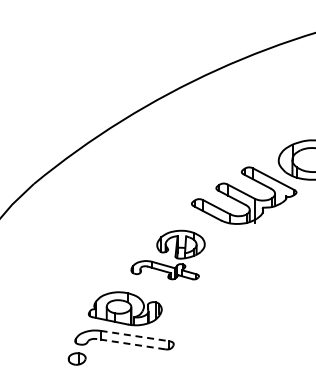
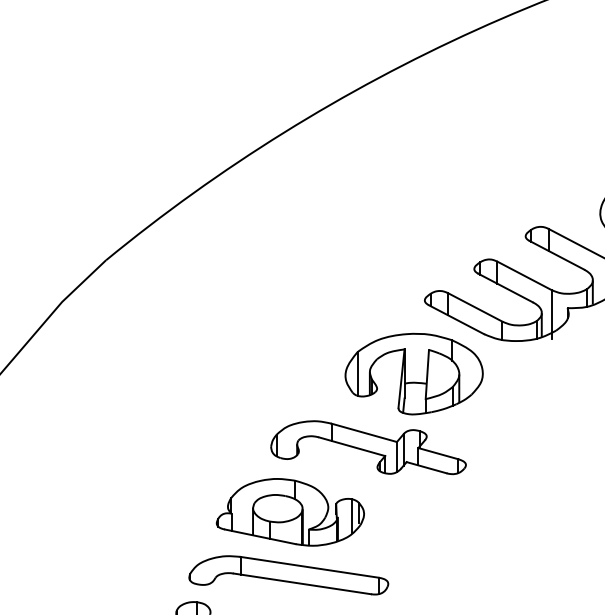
part: (167, 254) -> (375, 402), size x1.43
line: (134, 336) -> (309, 568), dashed -> solid
line: (130, 344) -> (300, 584), dashed -> solid

